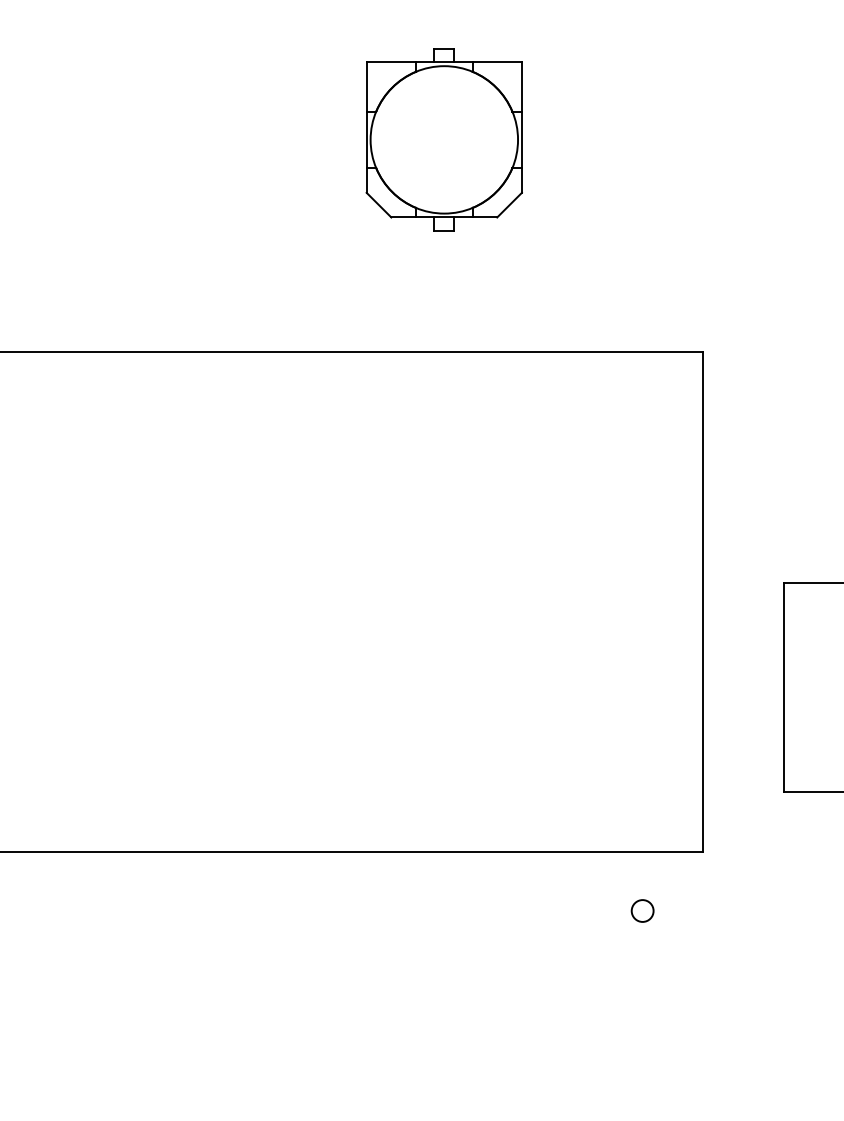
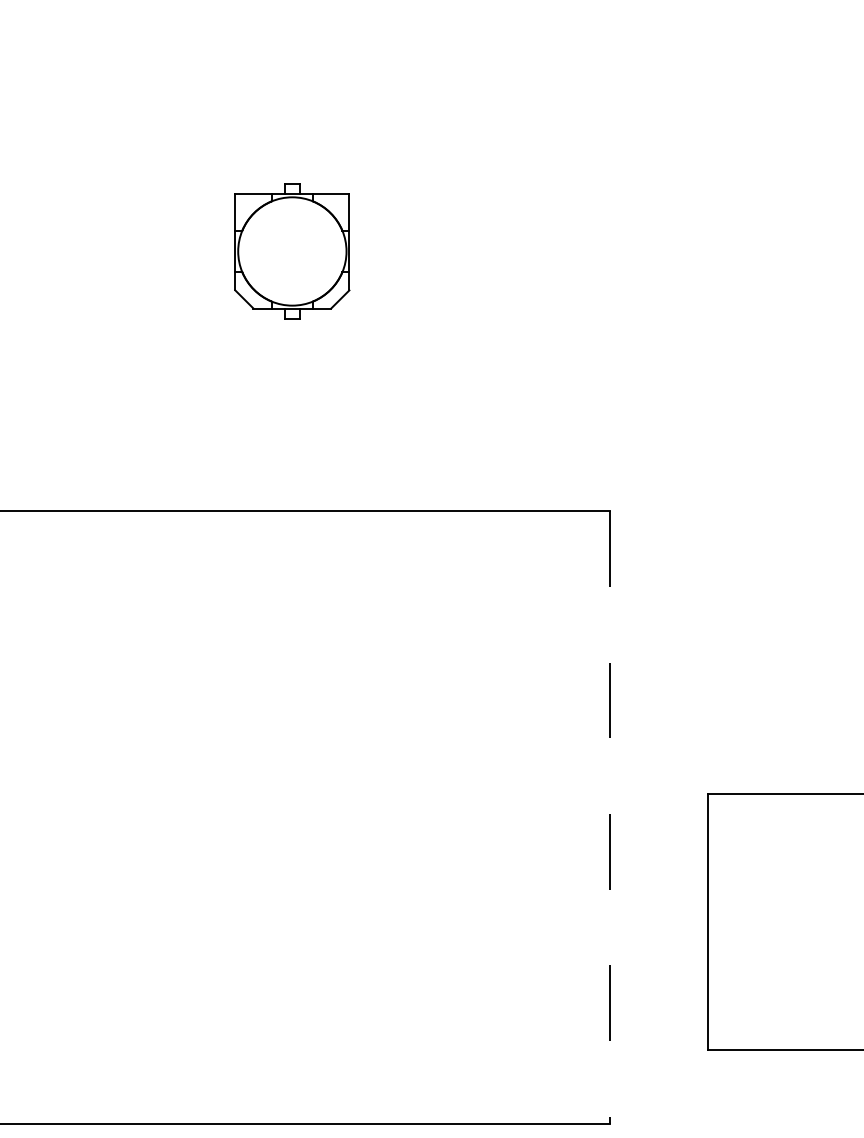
part: (443, 139) -> (291, 250), size x0.6
line: (703, 602) -> (609, 817), solid -> dashed

